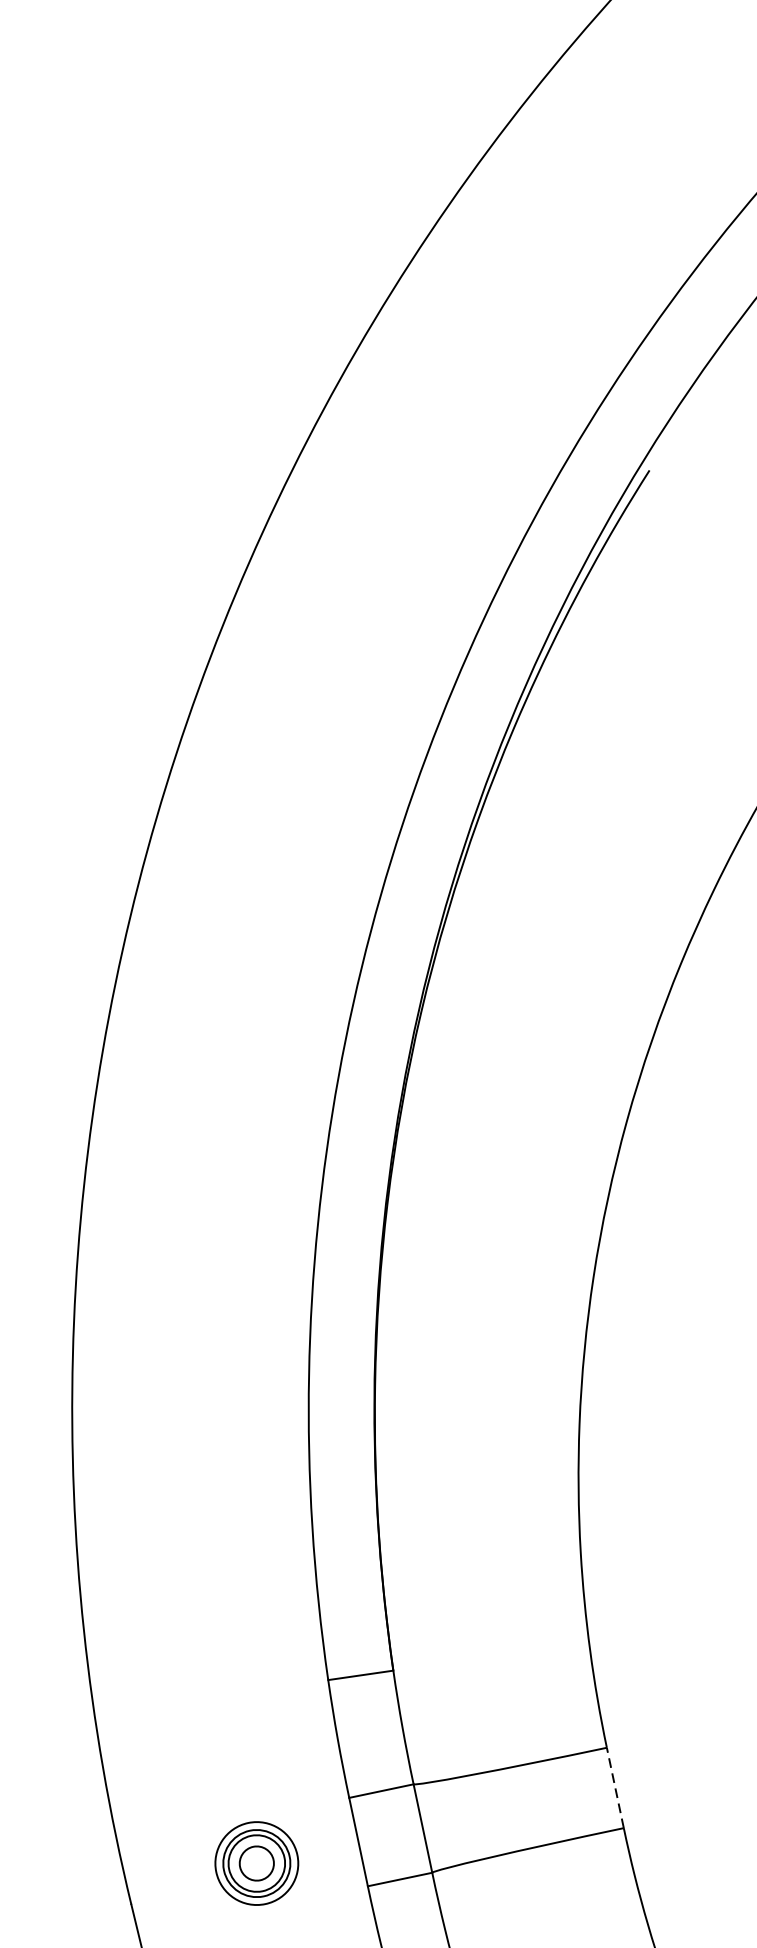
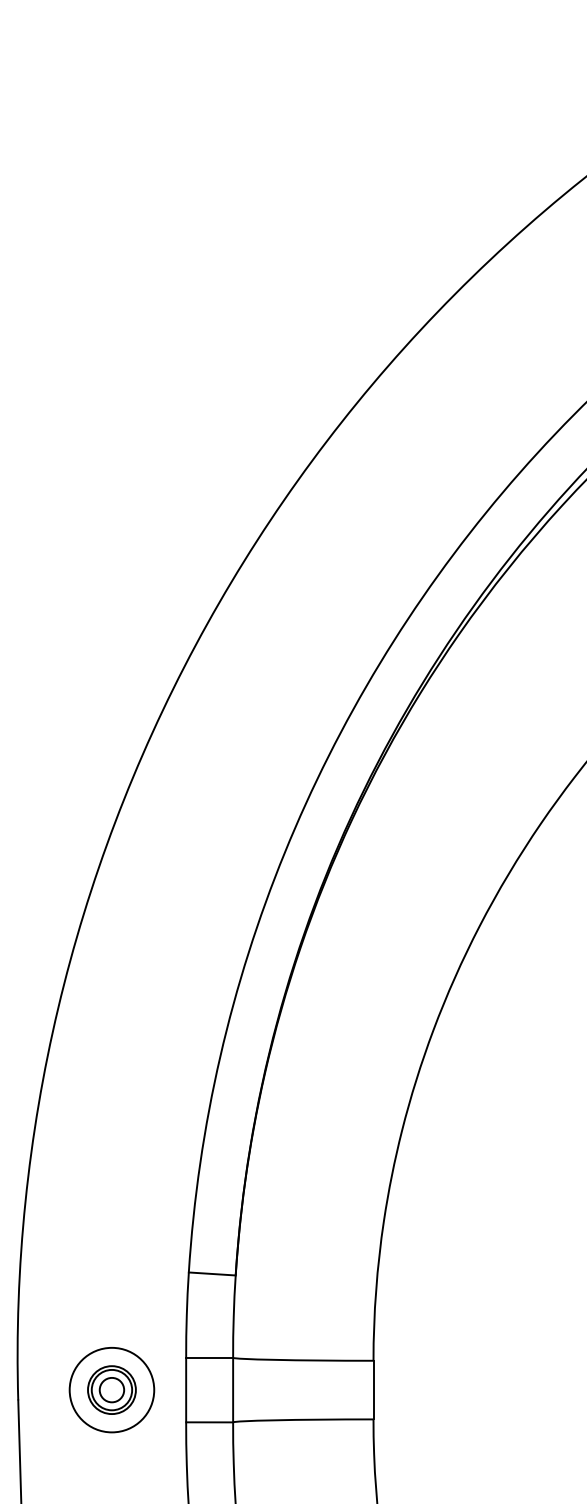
line: (615, 1787) -> (373, 1389), dashed -> solid
circle: (256, 1862) -> (111, 1389), size x1.43

